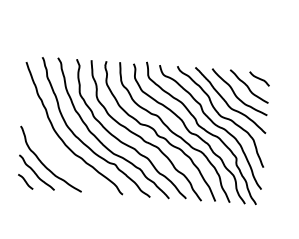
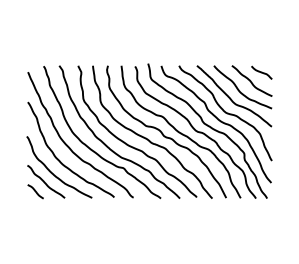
curve: (51, 151) -> (59, 159), added

